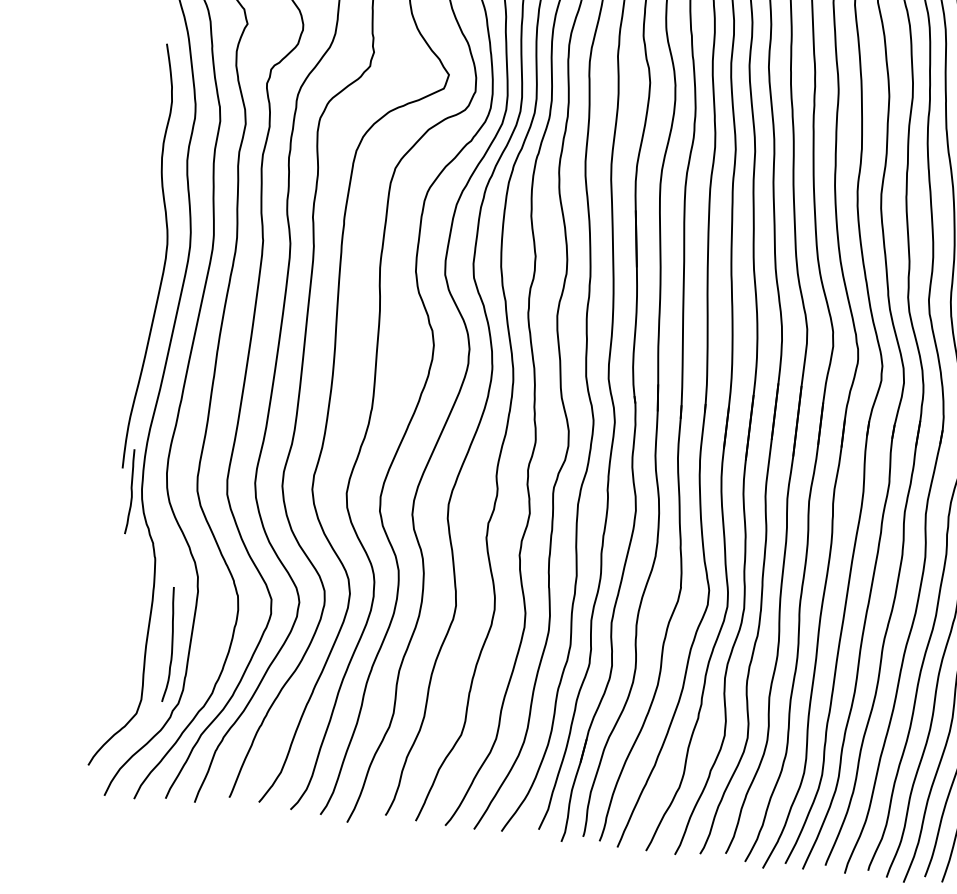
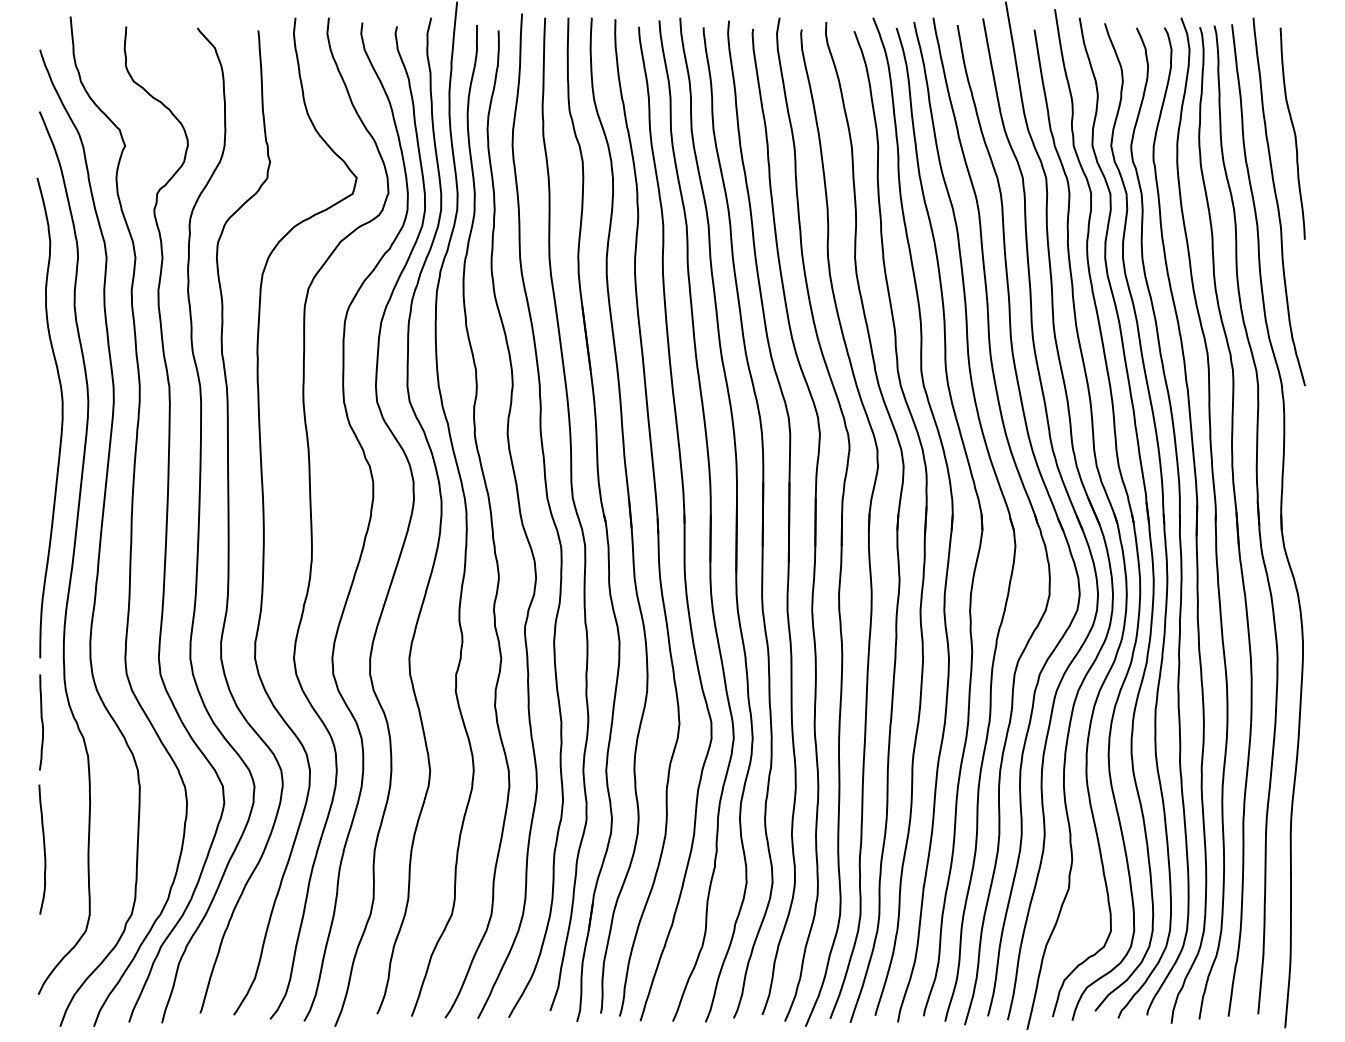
curve: (130, 491) -> (41, 722), moved
curve: (171, 644) -> (43, 849), moved

